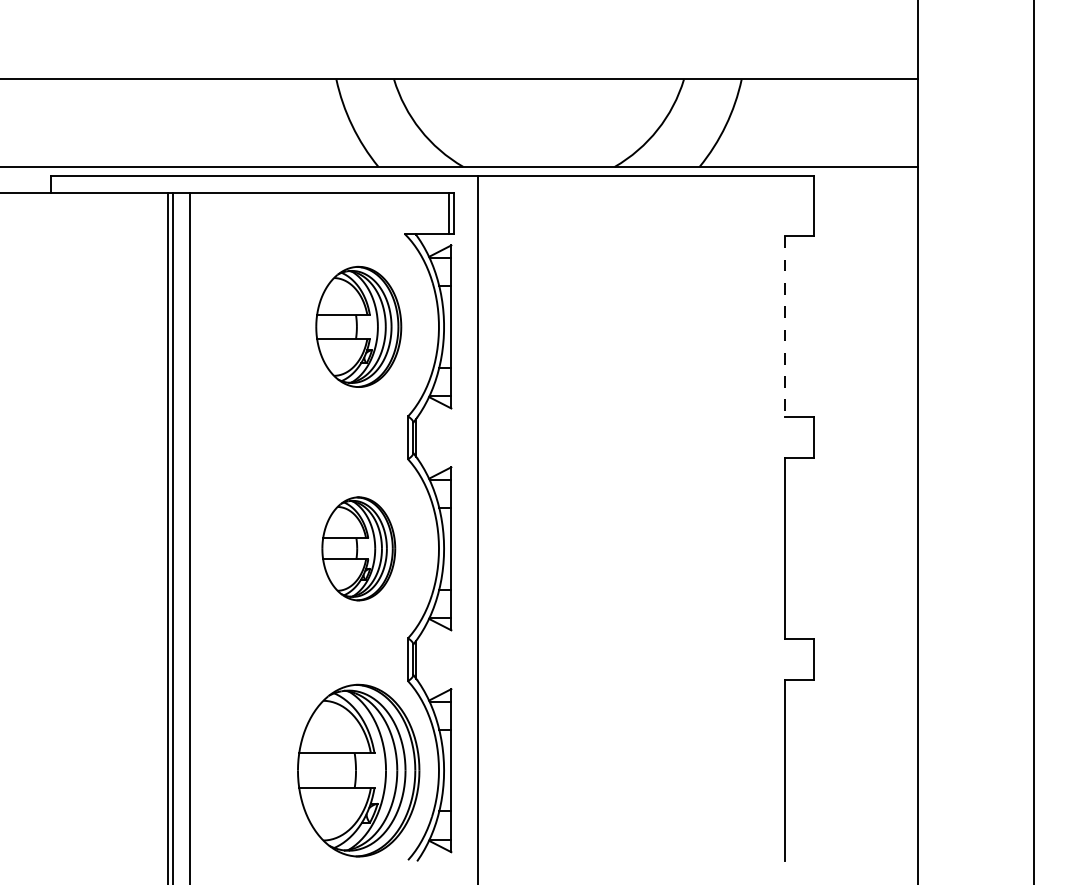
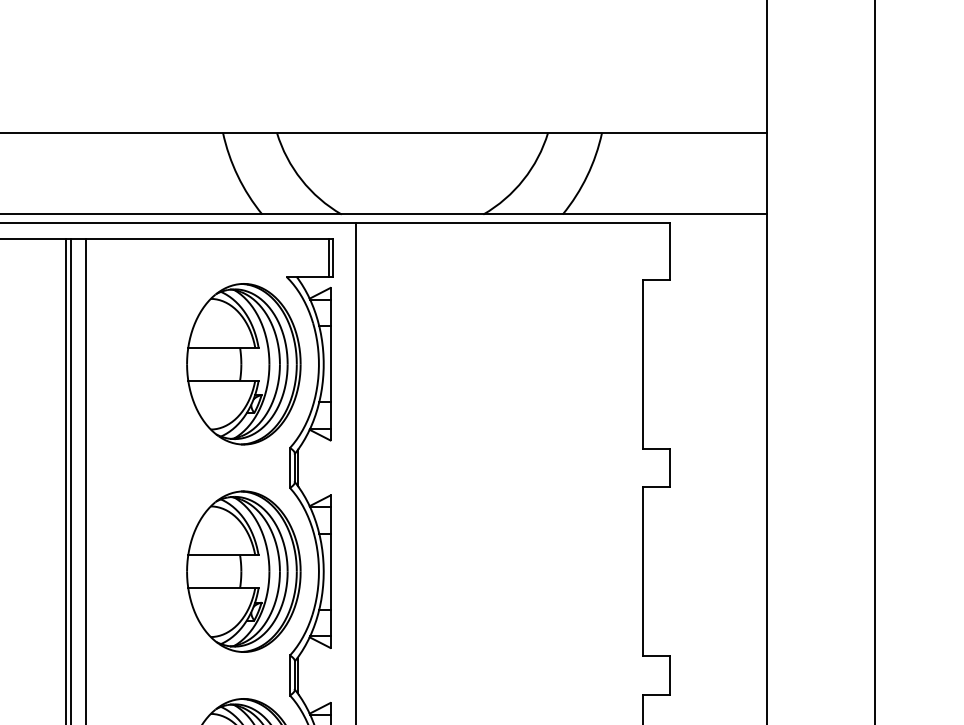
part: (358, 326) -> (243, 363), size x1.43
line: (785, 326) -> (643, 363), dashed -> solid
part: (358, 548) -> (243, 571), size x1.67

